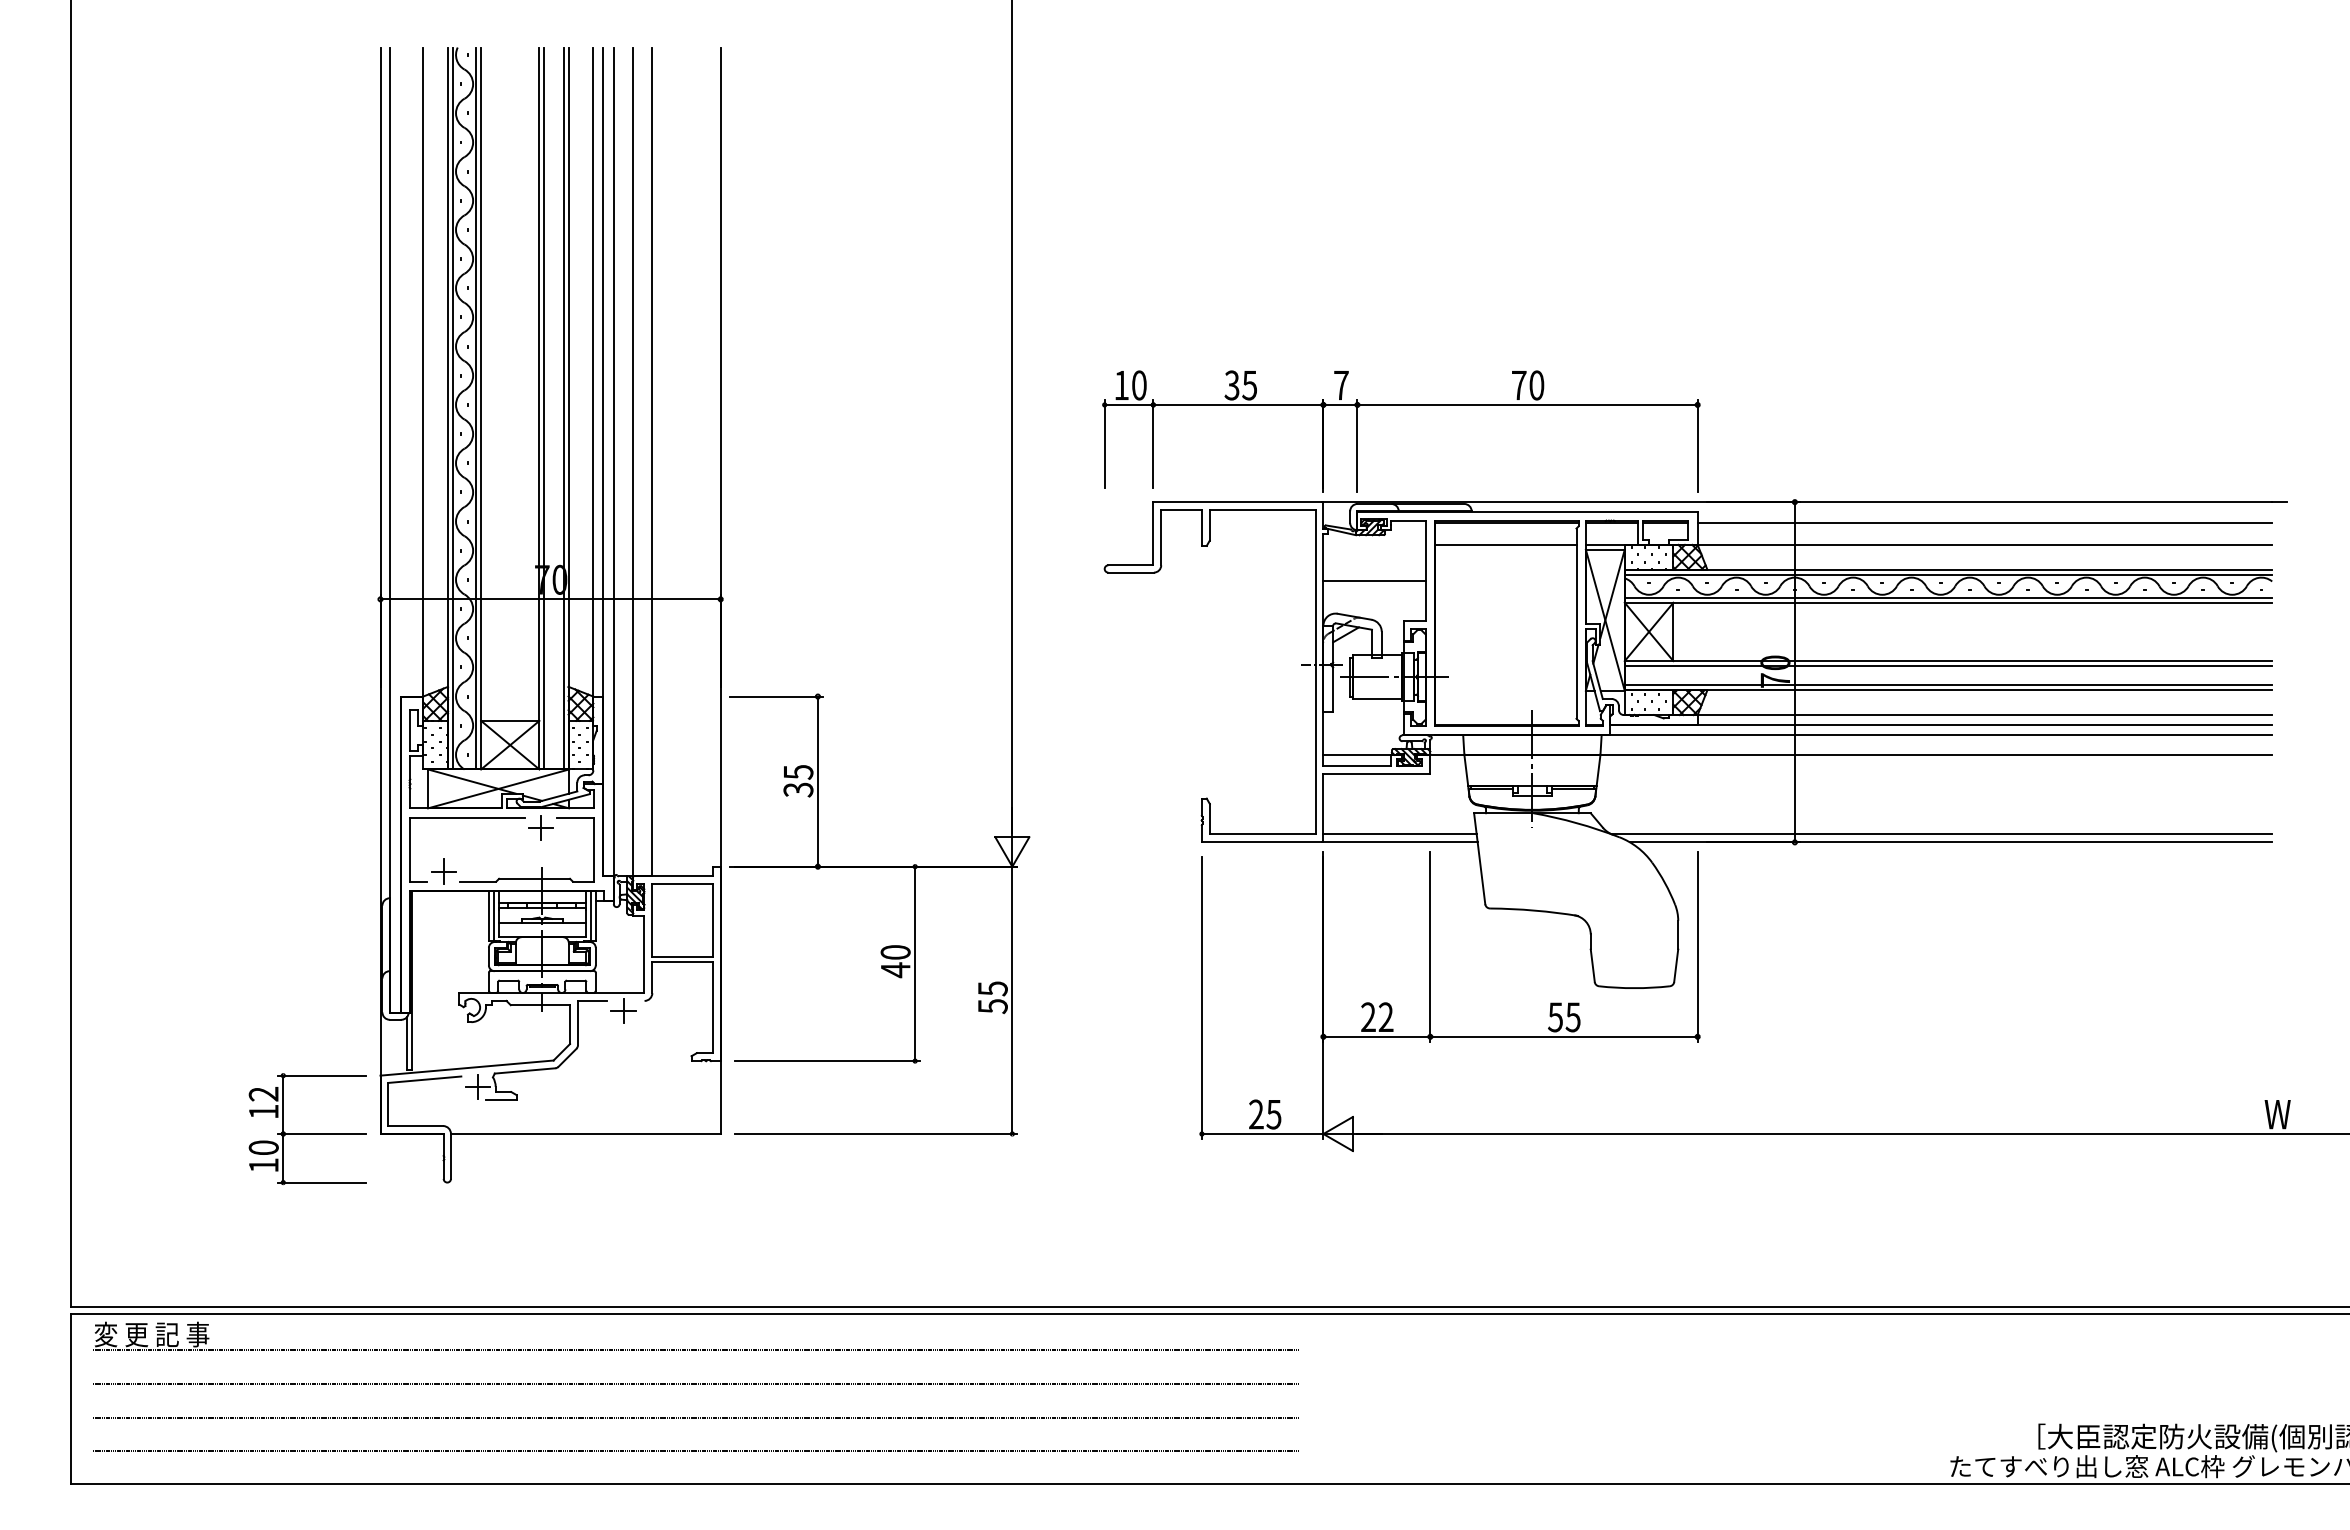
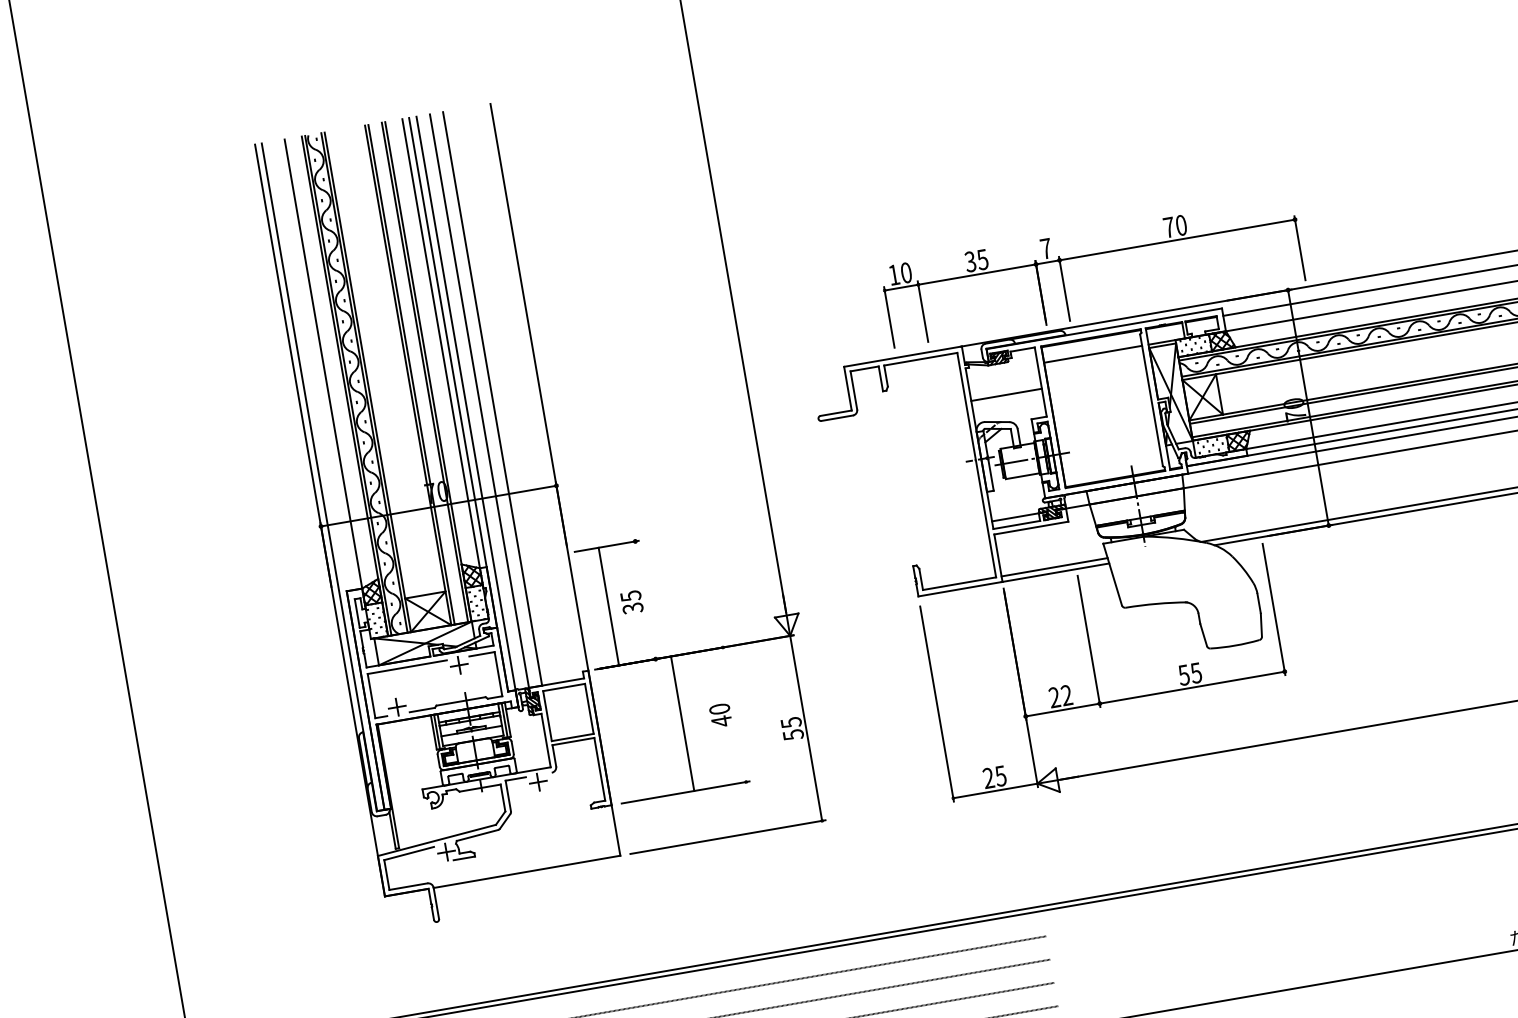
part: (1401, 405) -> (1090, 255), moved
line: (817, 781) -> (608, 606), moved
line: (915, 963) -> (682, 723), moved
part: (307, 1129) -> (333, 902), removed

